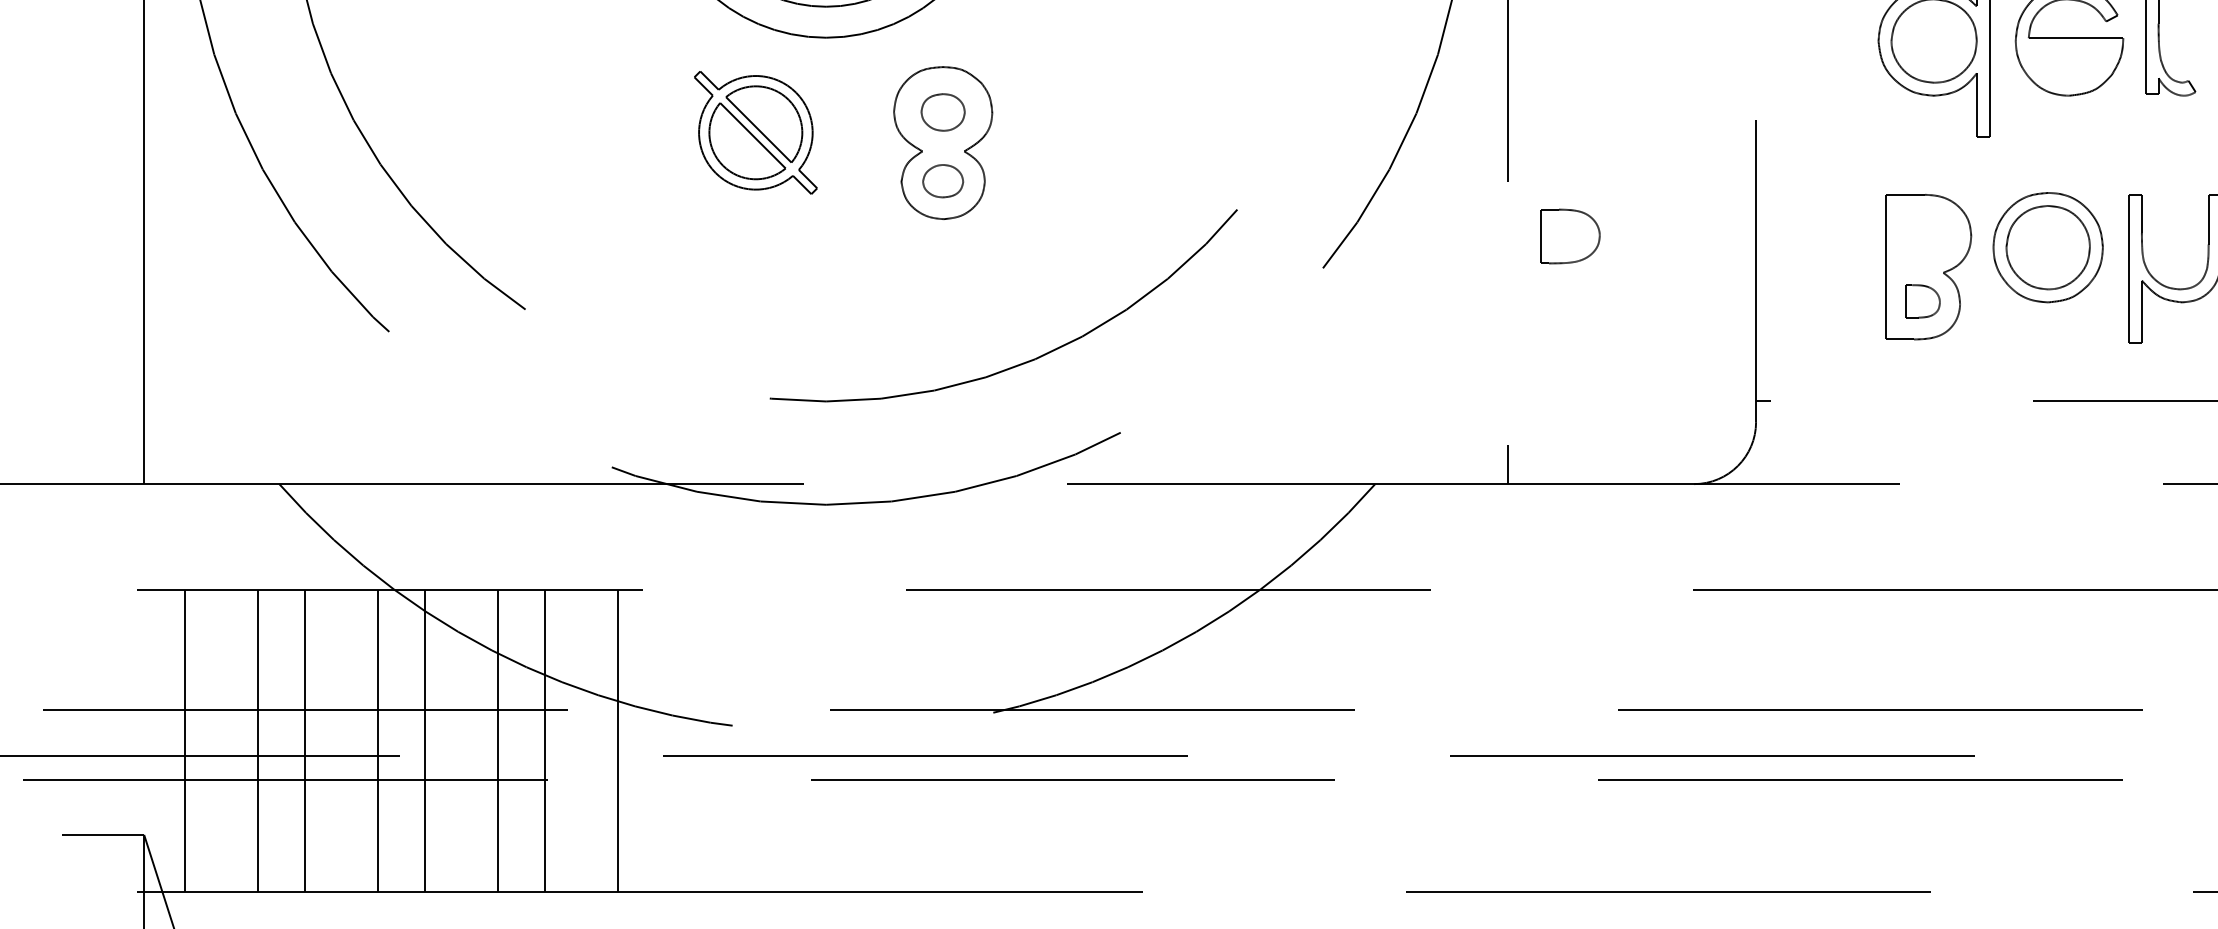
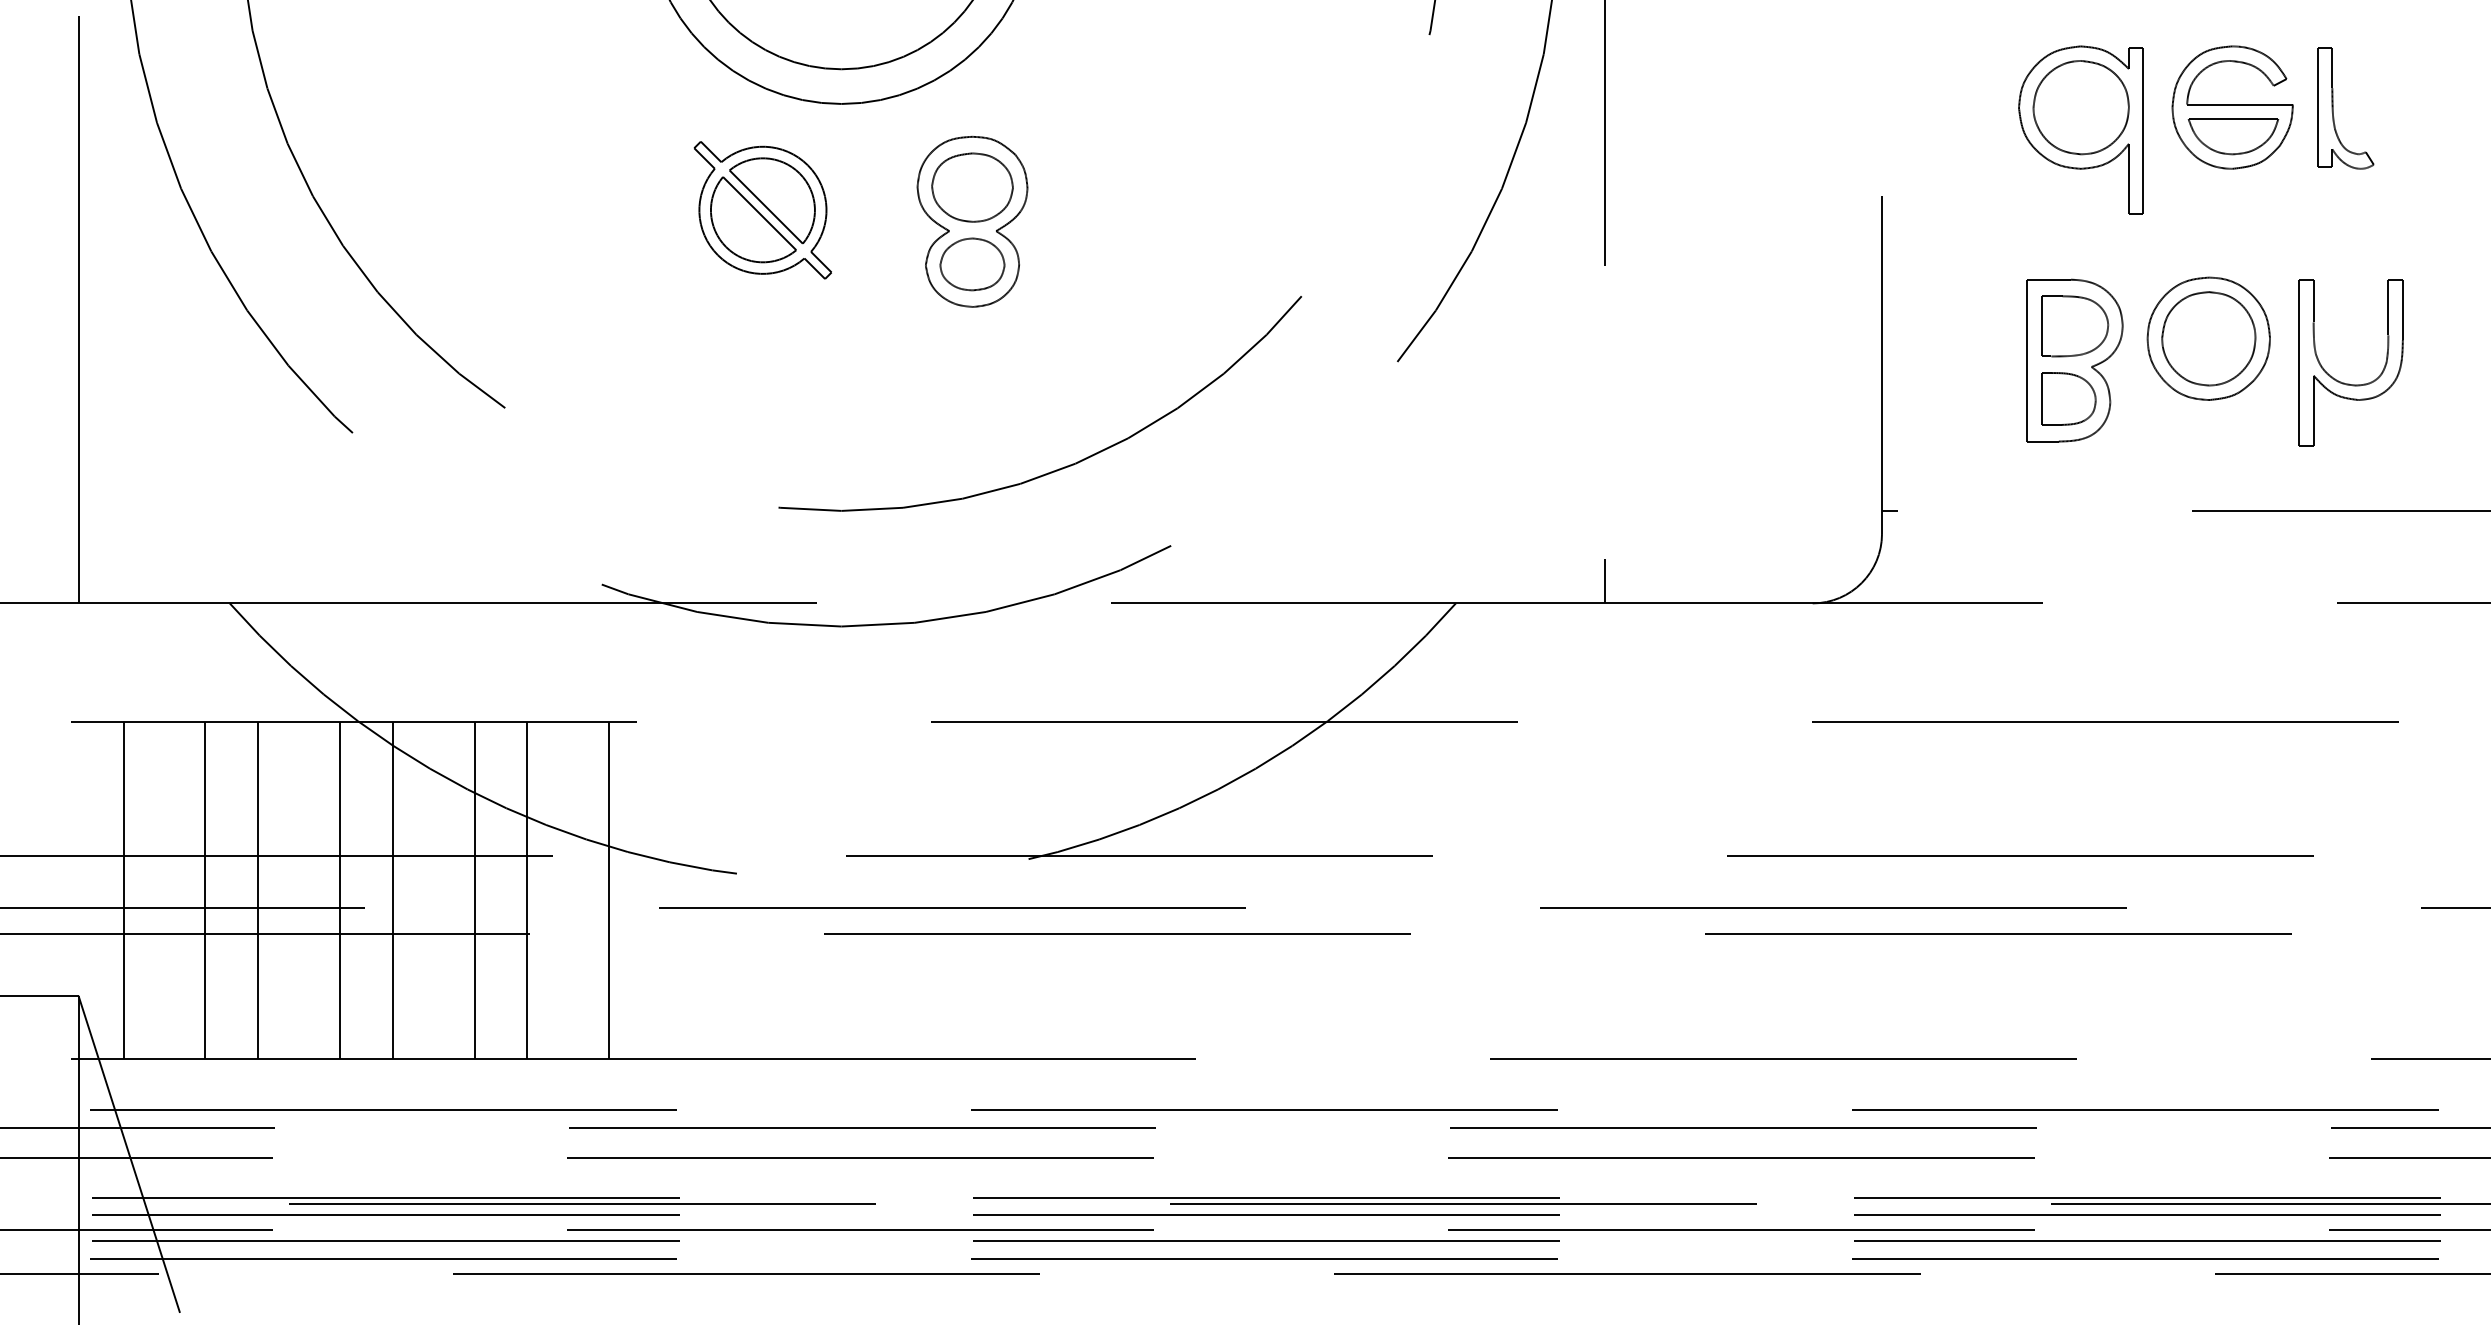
part: (2070, 66) -> (2233, 136), added
part: (943, 112) -> (972, 187), size x1.67
part: (943, 181) -> (972, 264), size x1.43
part: (1570, 236) -> (2075, 326), moved
part: (1922, 300) -> (2068, 398), size x1.43

